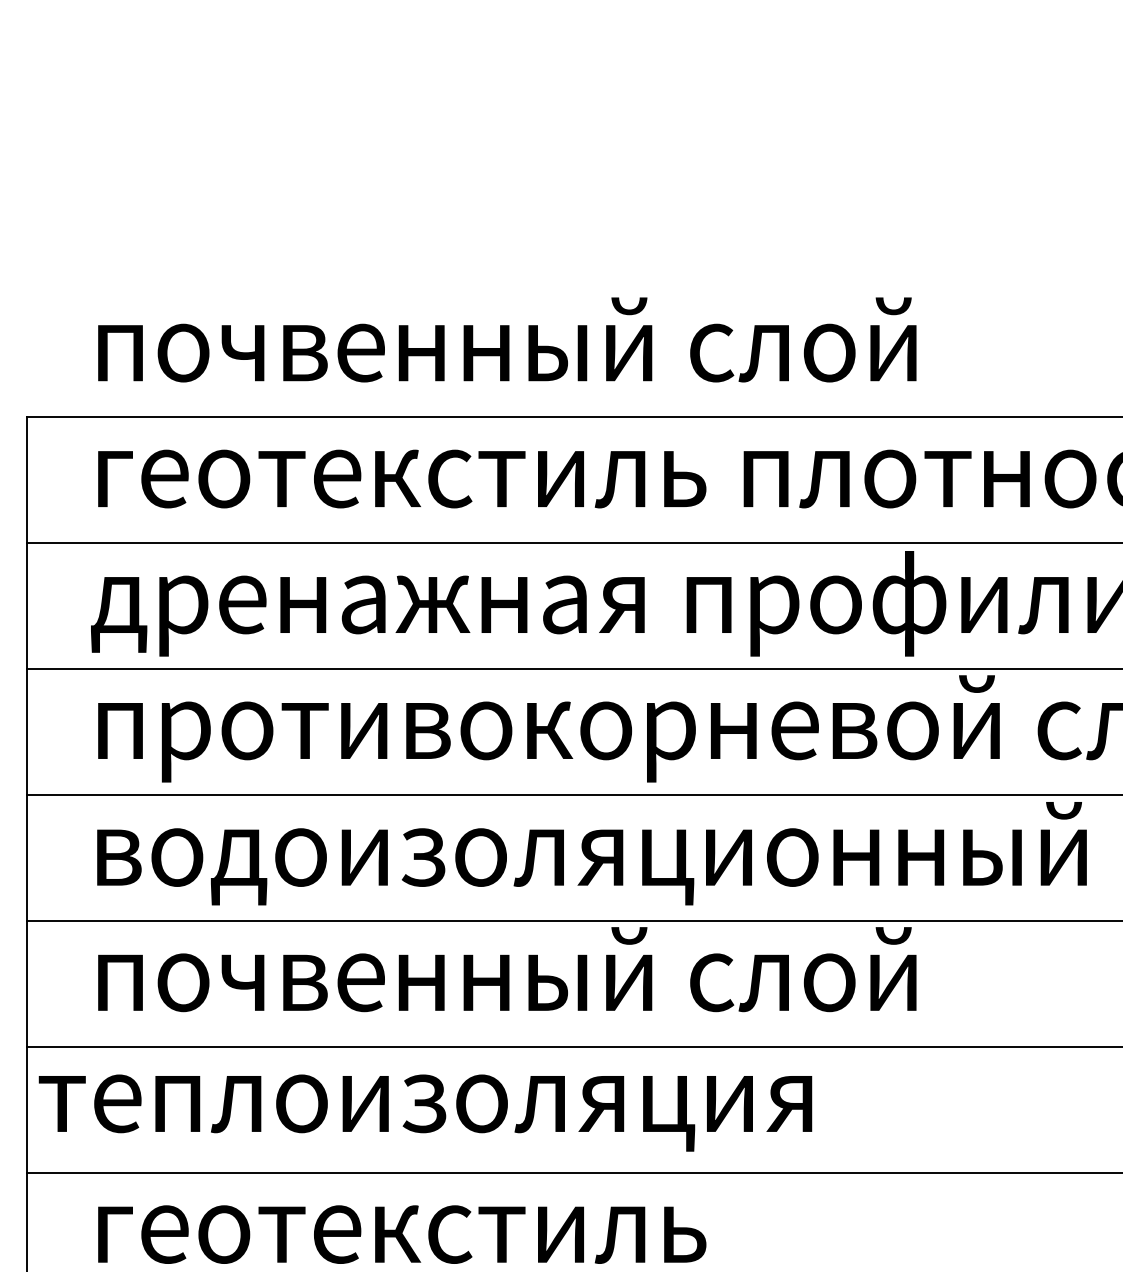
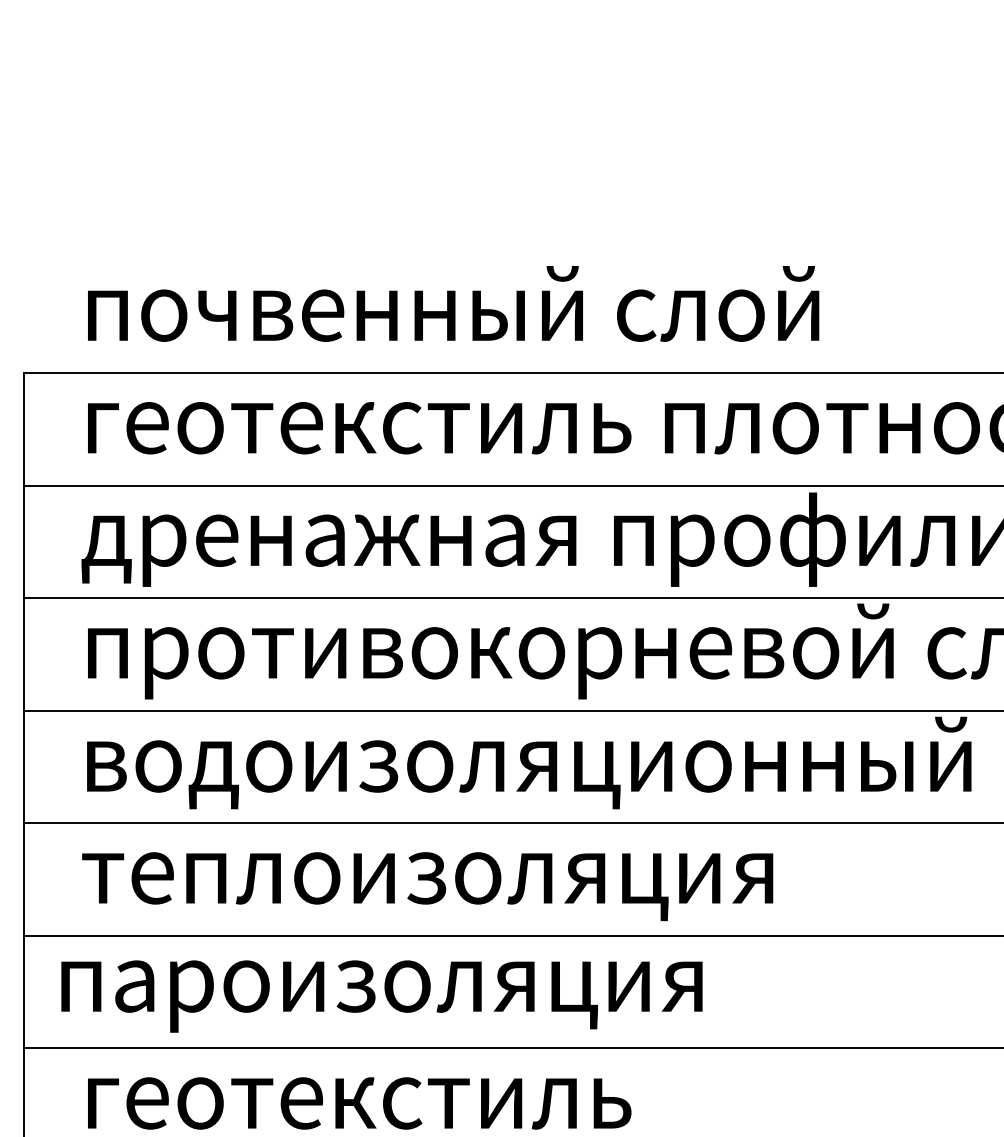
text: (503, 978) -> (450, 874), почвенный слой -> теплоизоляция
text: (425, 1114) -> (380, 996), теплоизоляция -> пароизоляция

